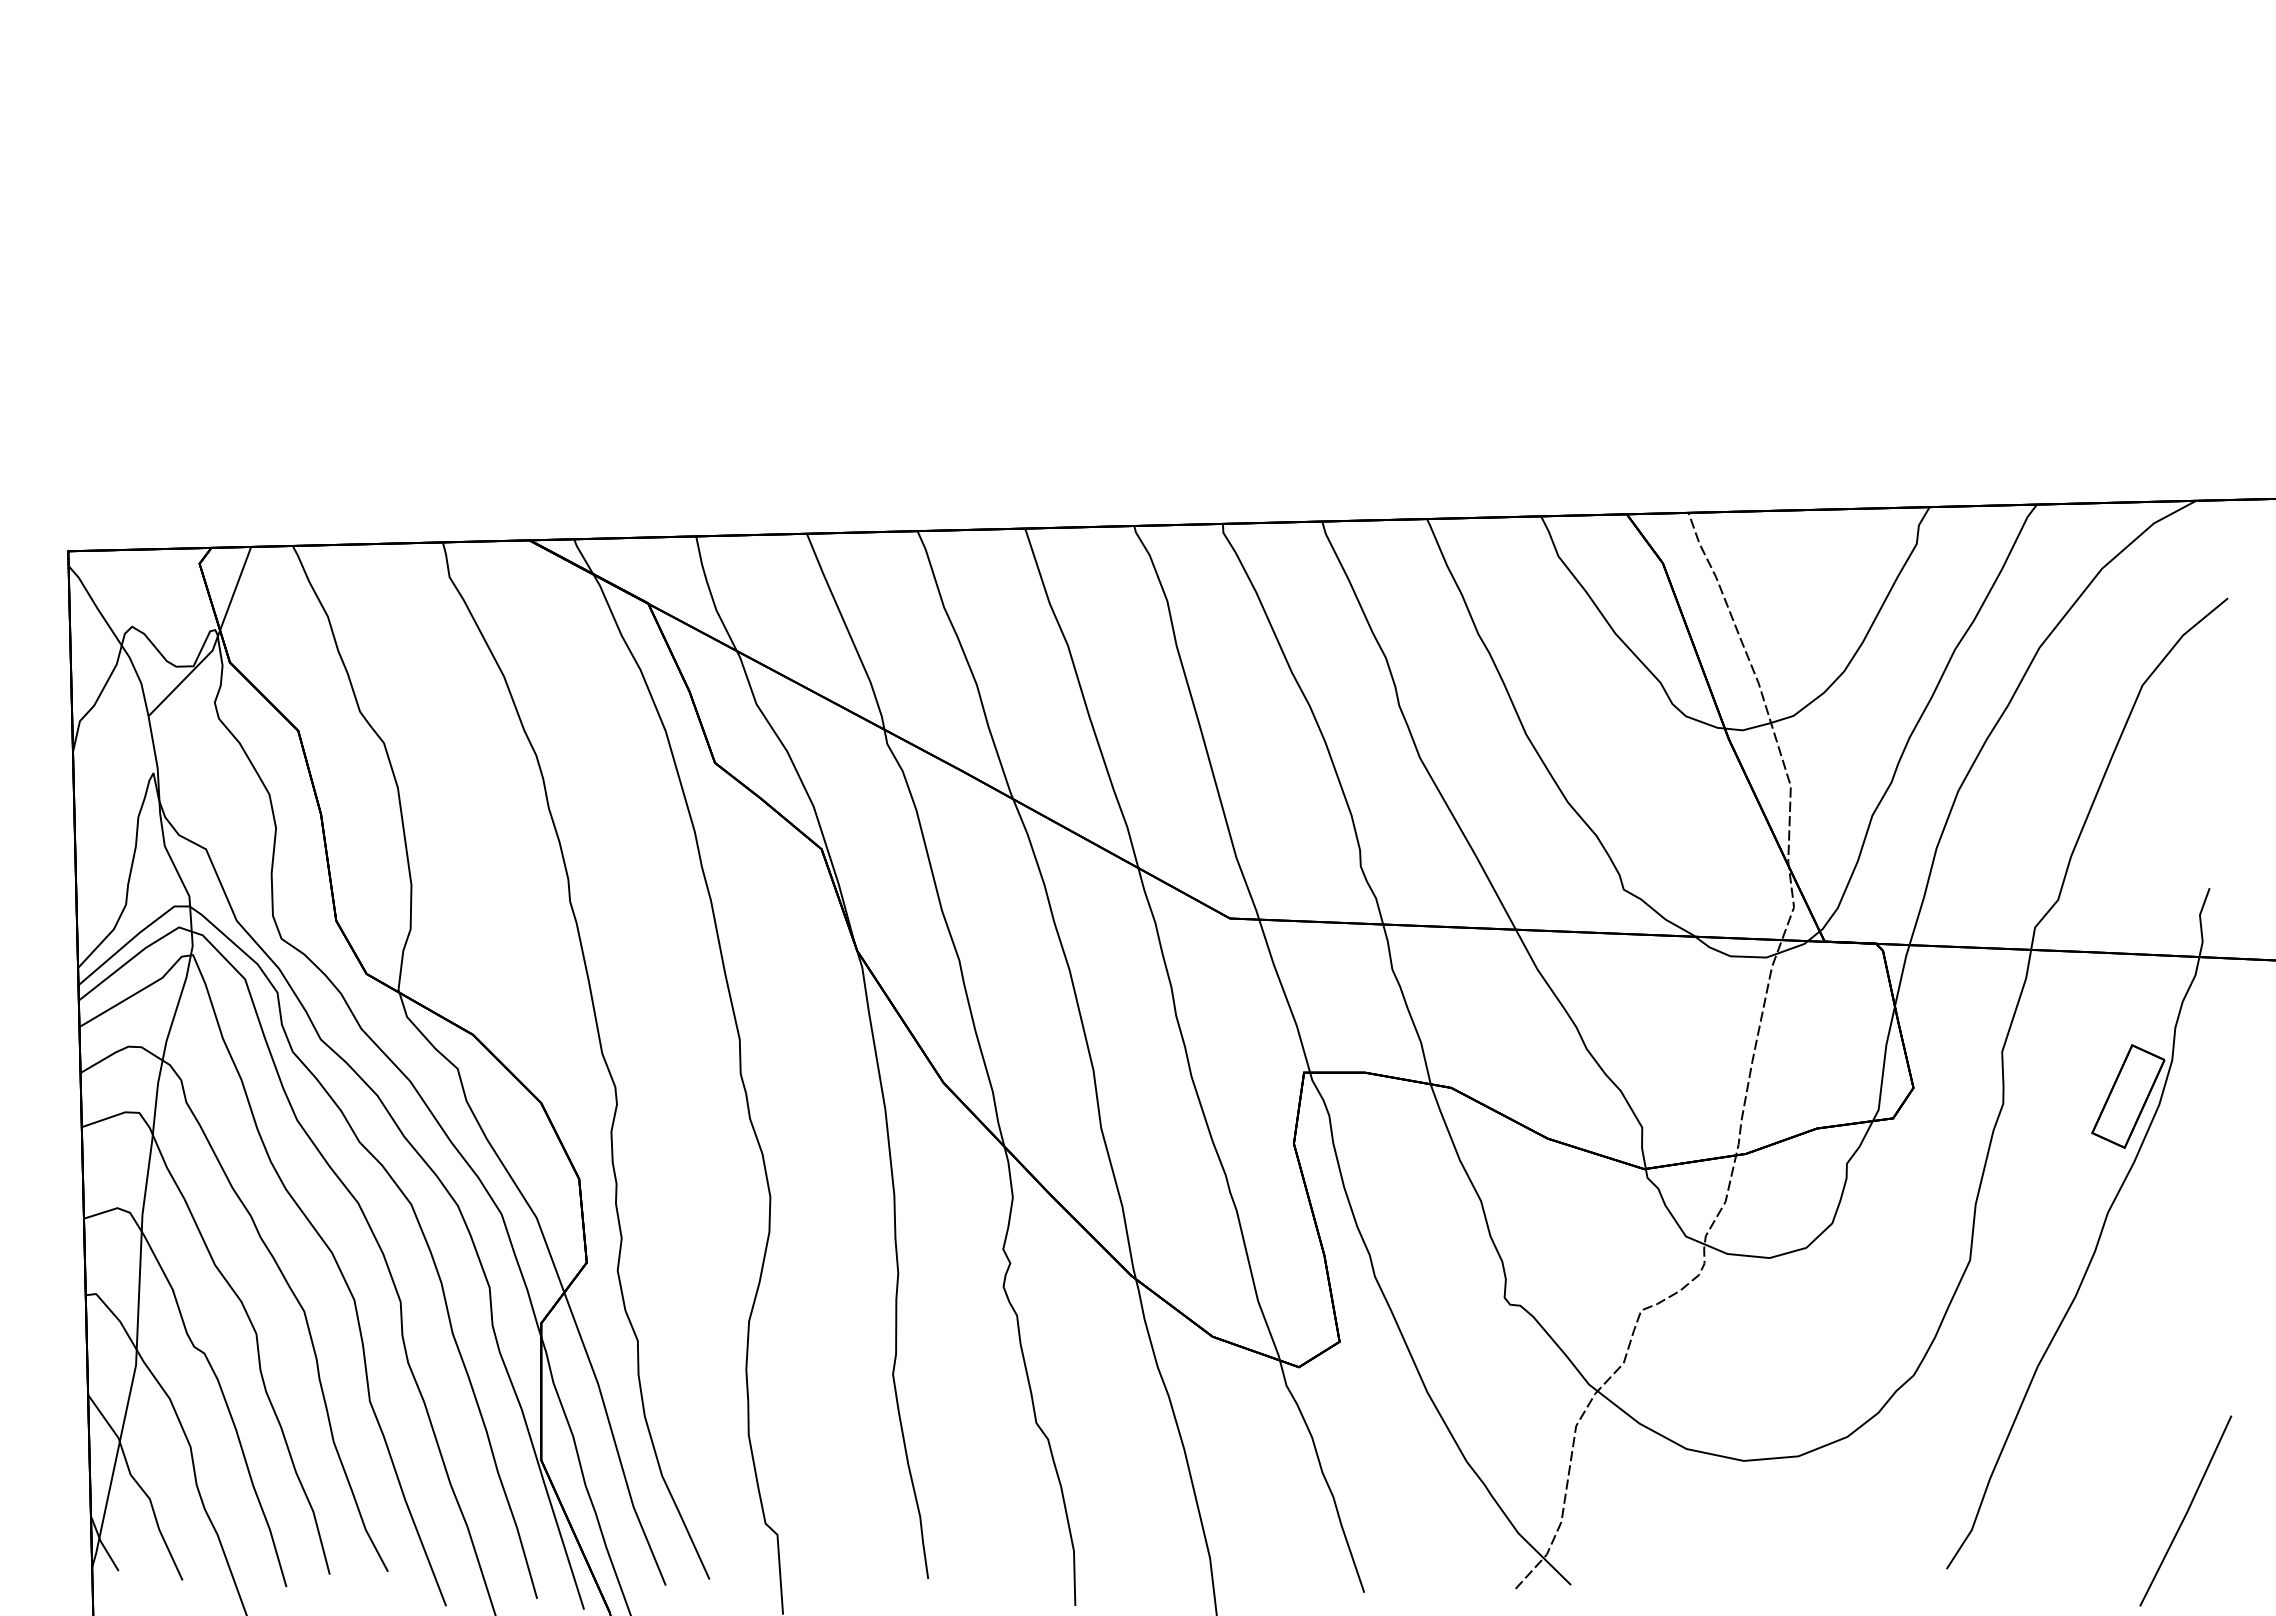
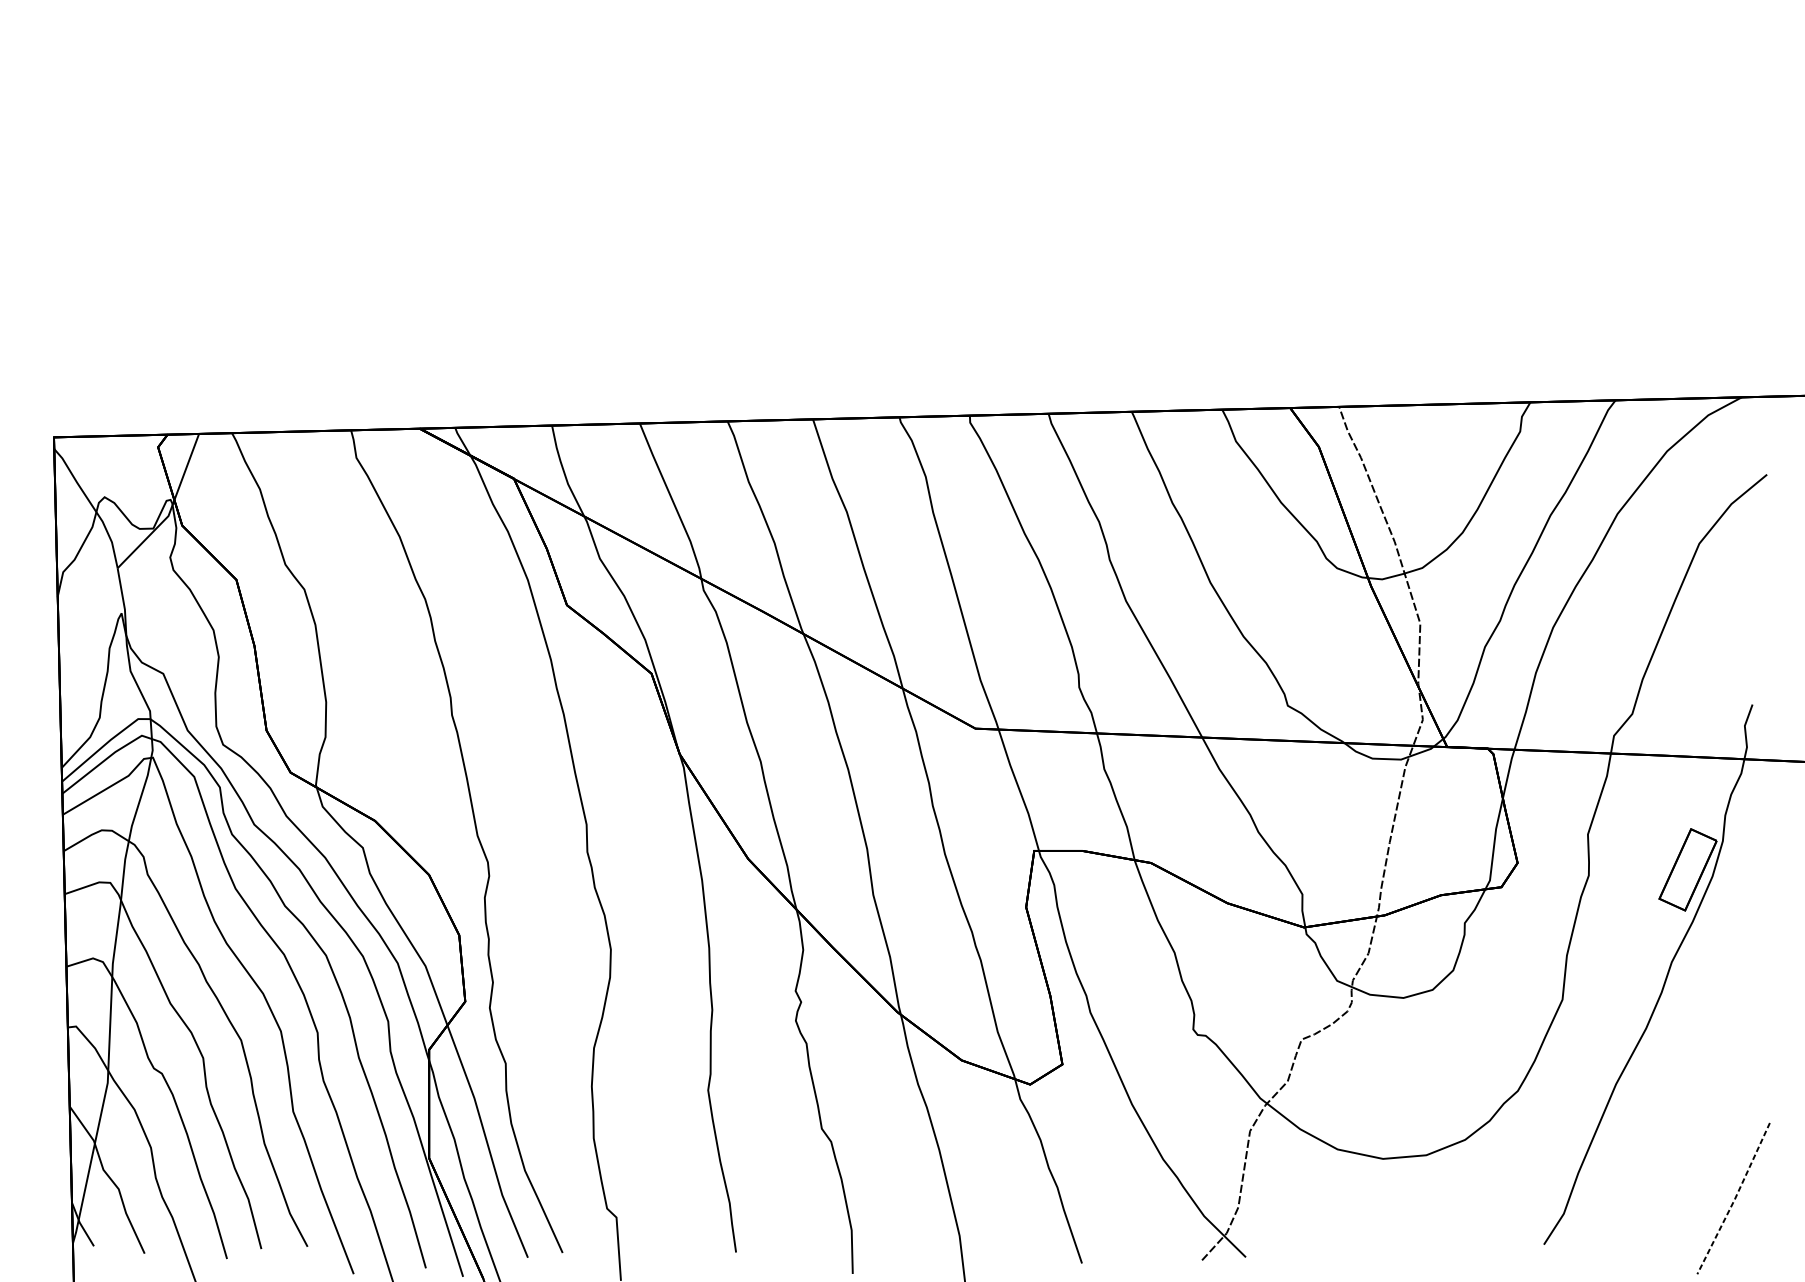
line: (2187, 1512) -> (1734, 1199), solid -> dashed

